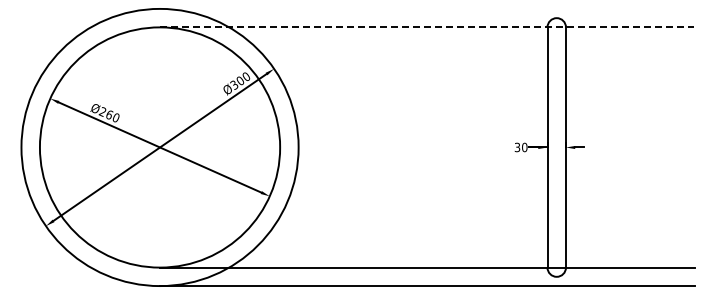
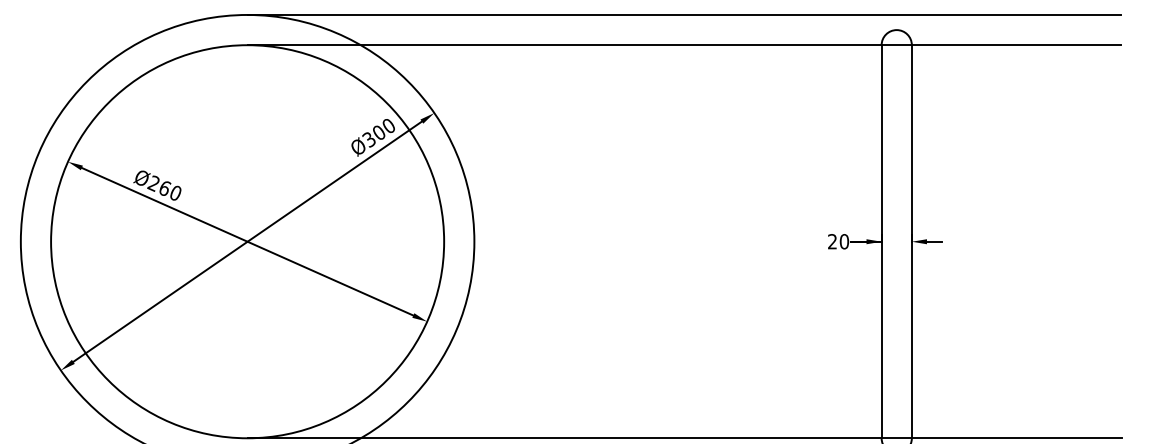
line: (426, 8) -> (683, 14), added
line: (426, 27) -> (683, 45), dashed -> solid
text: (517, 147) -> (832, 241), 30 -> 20

